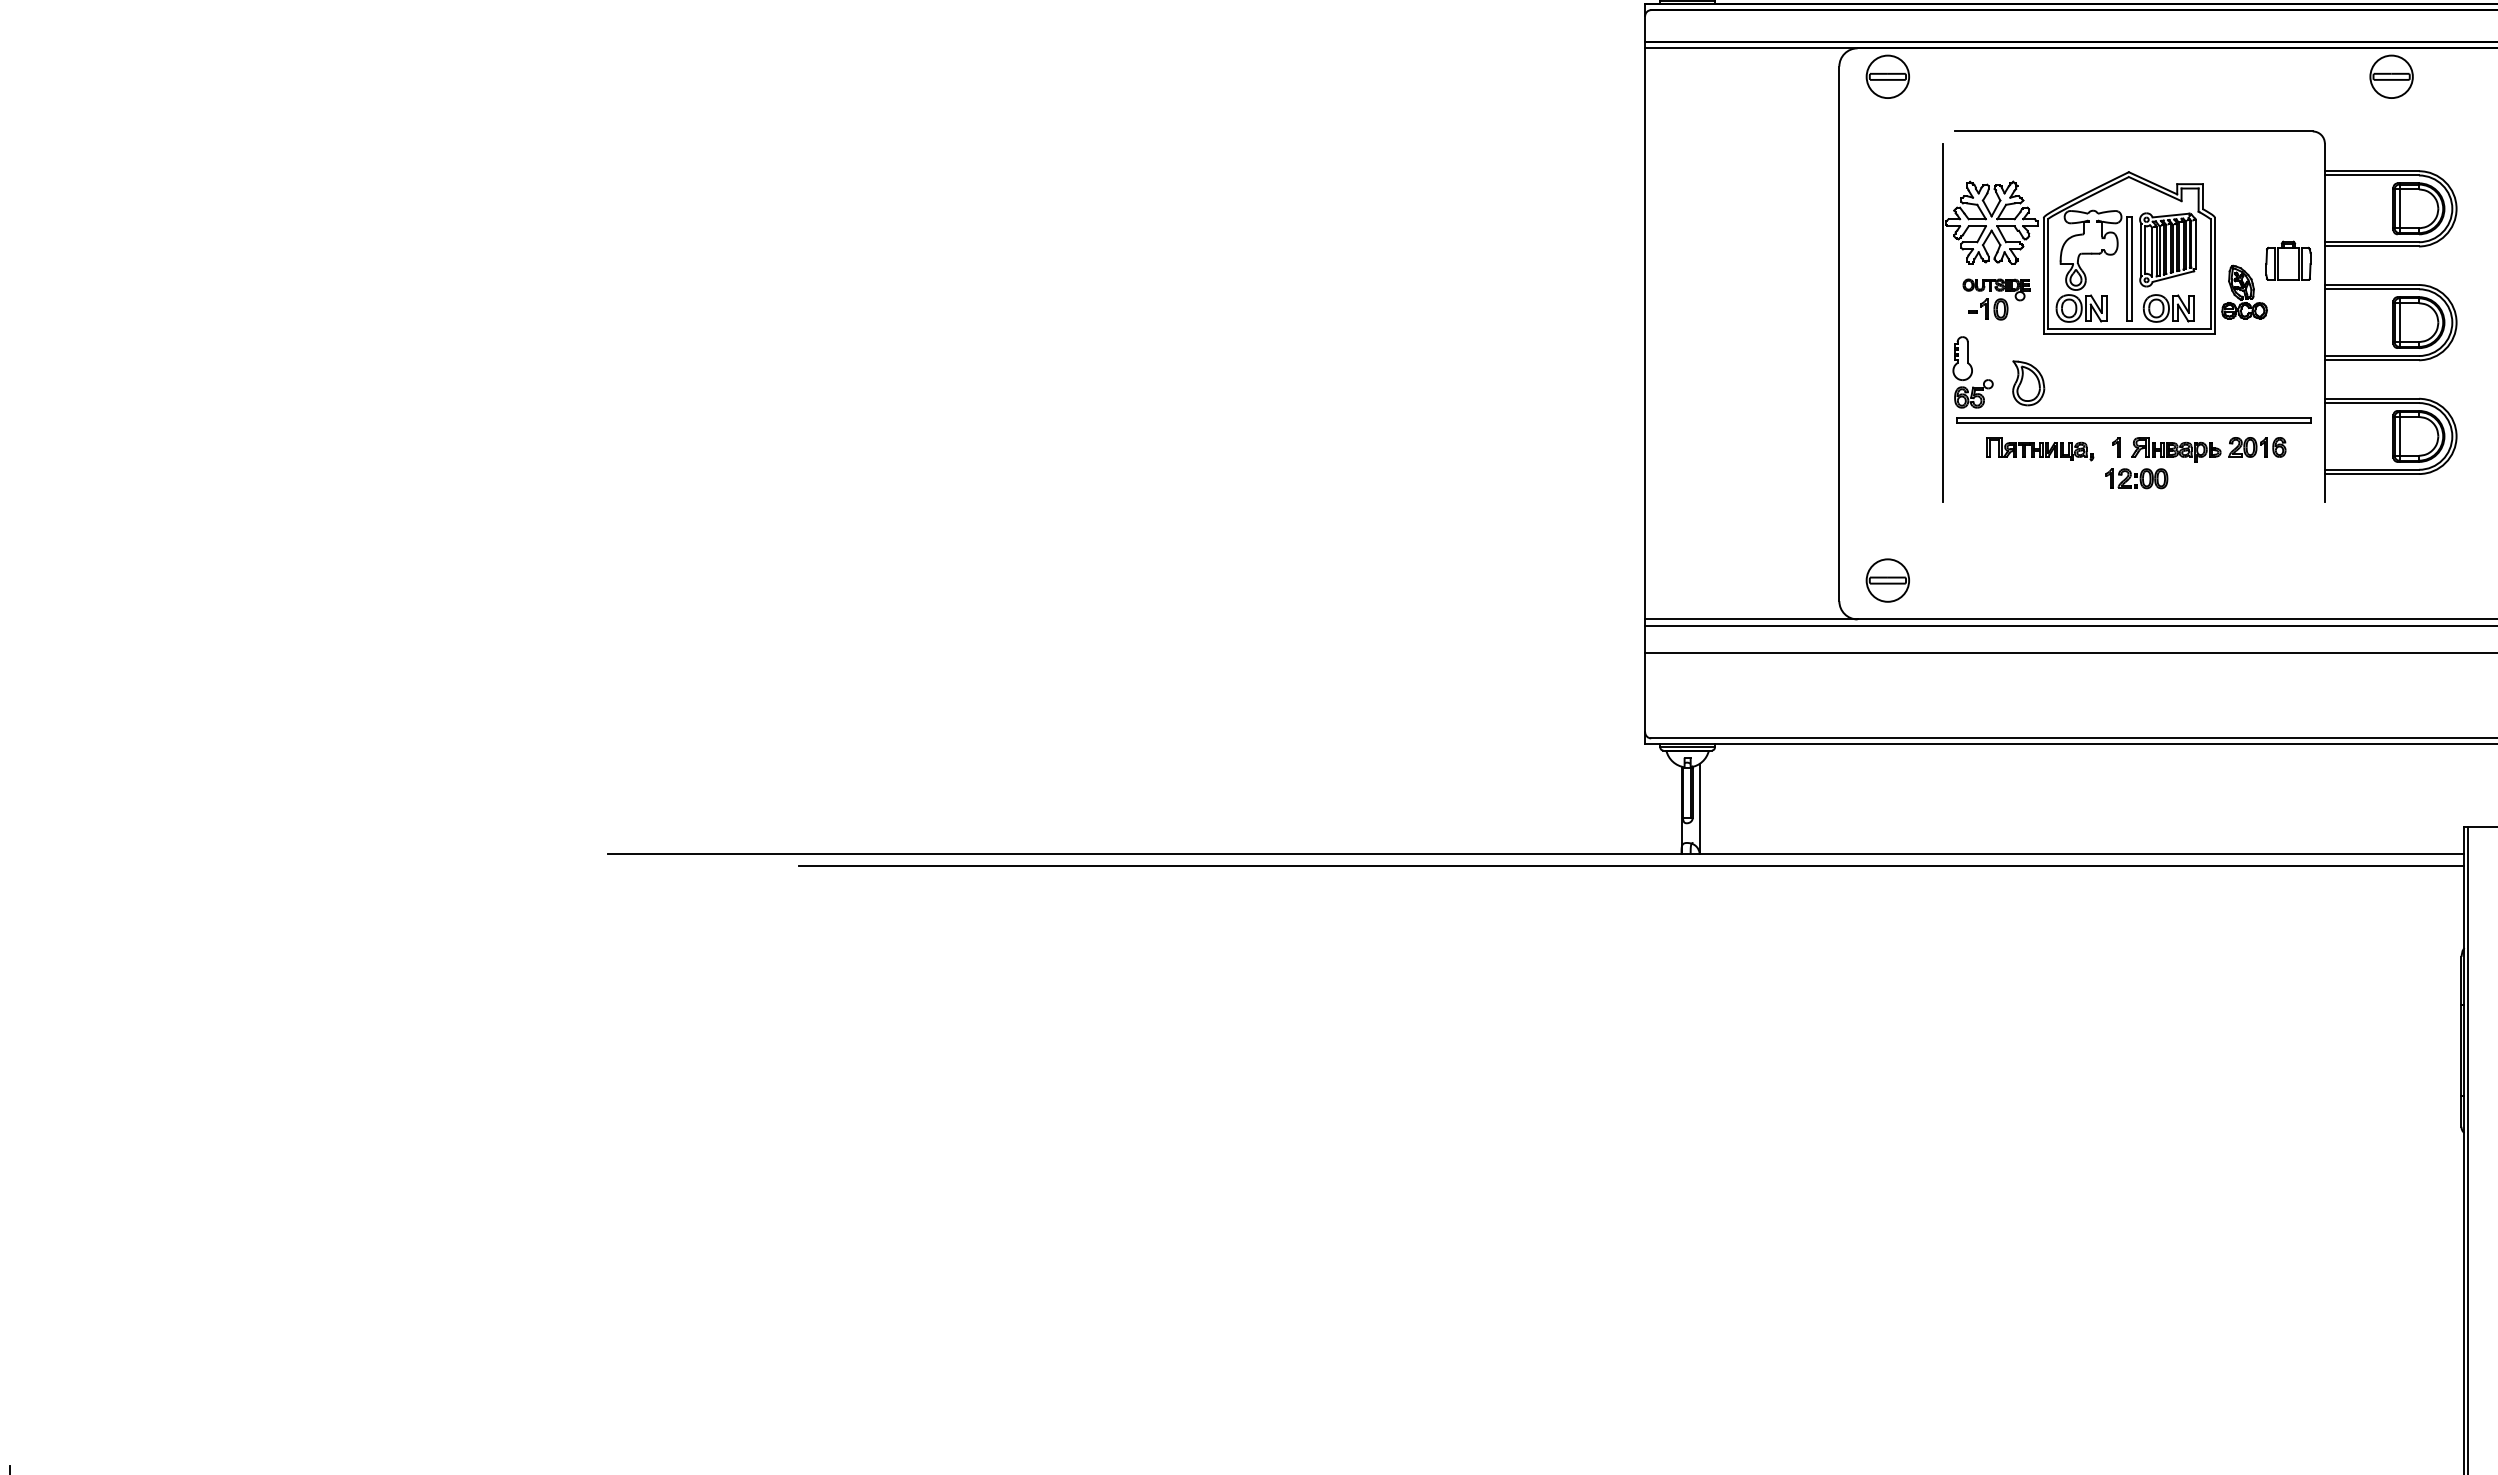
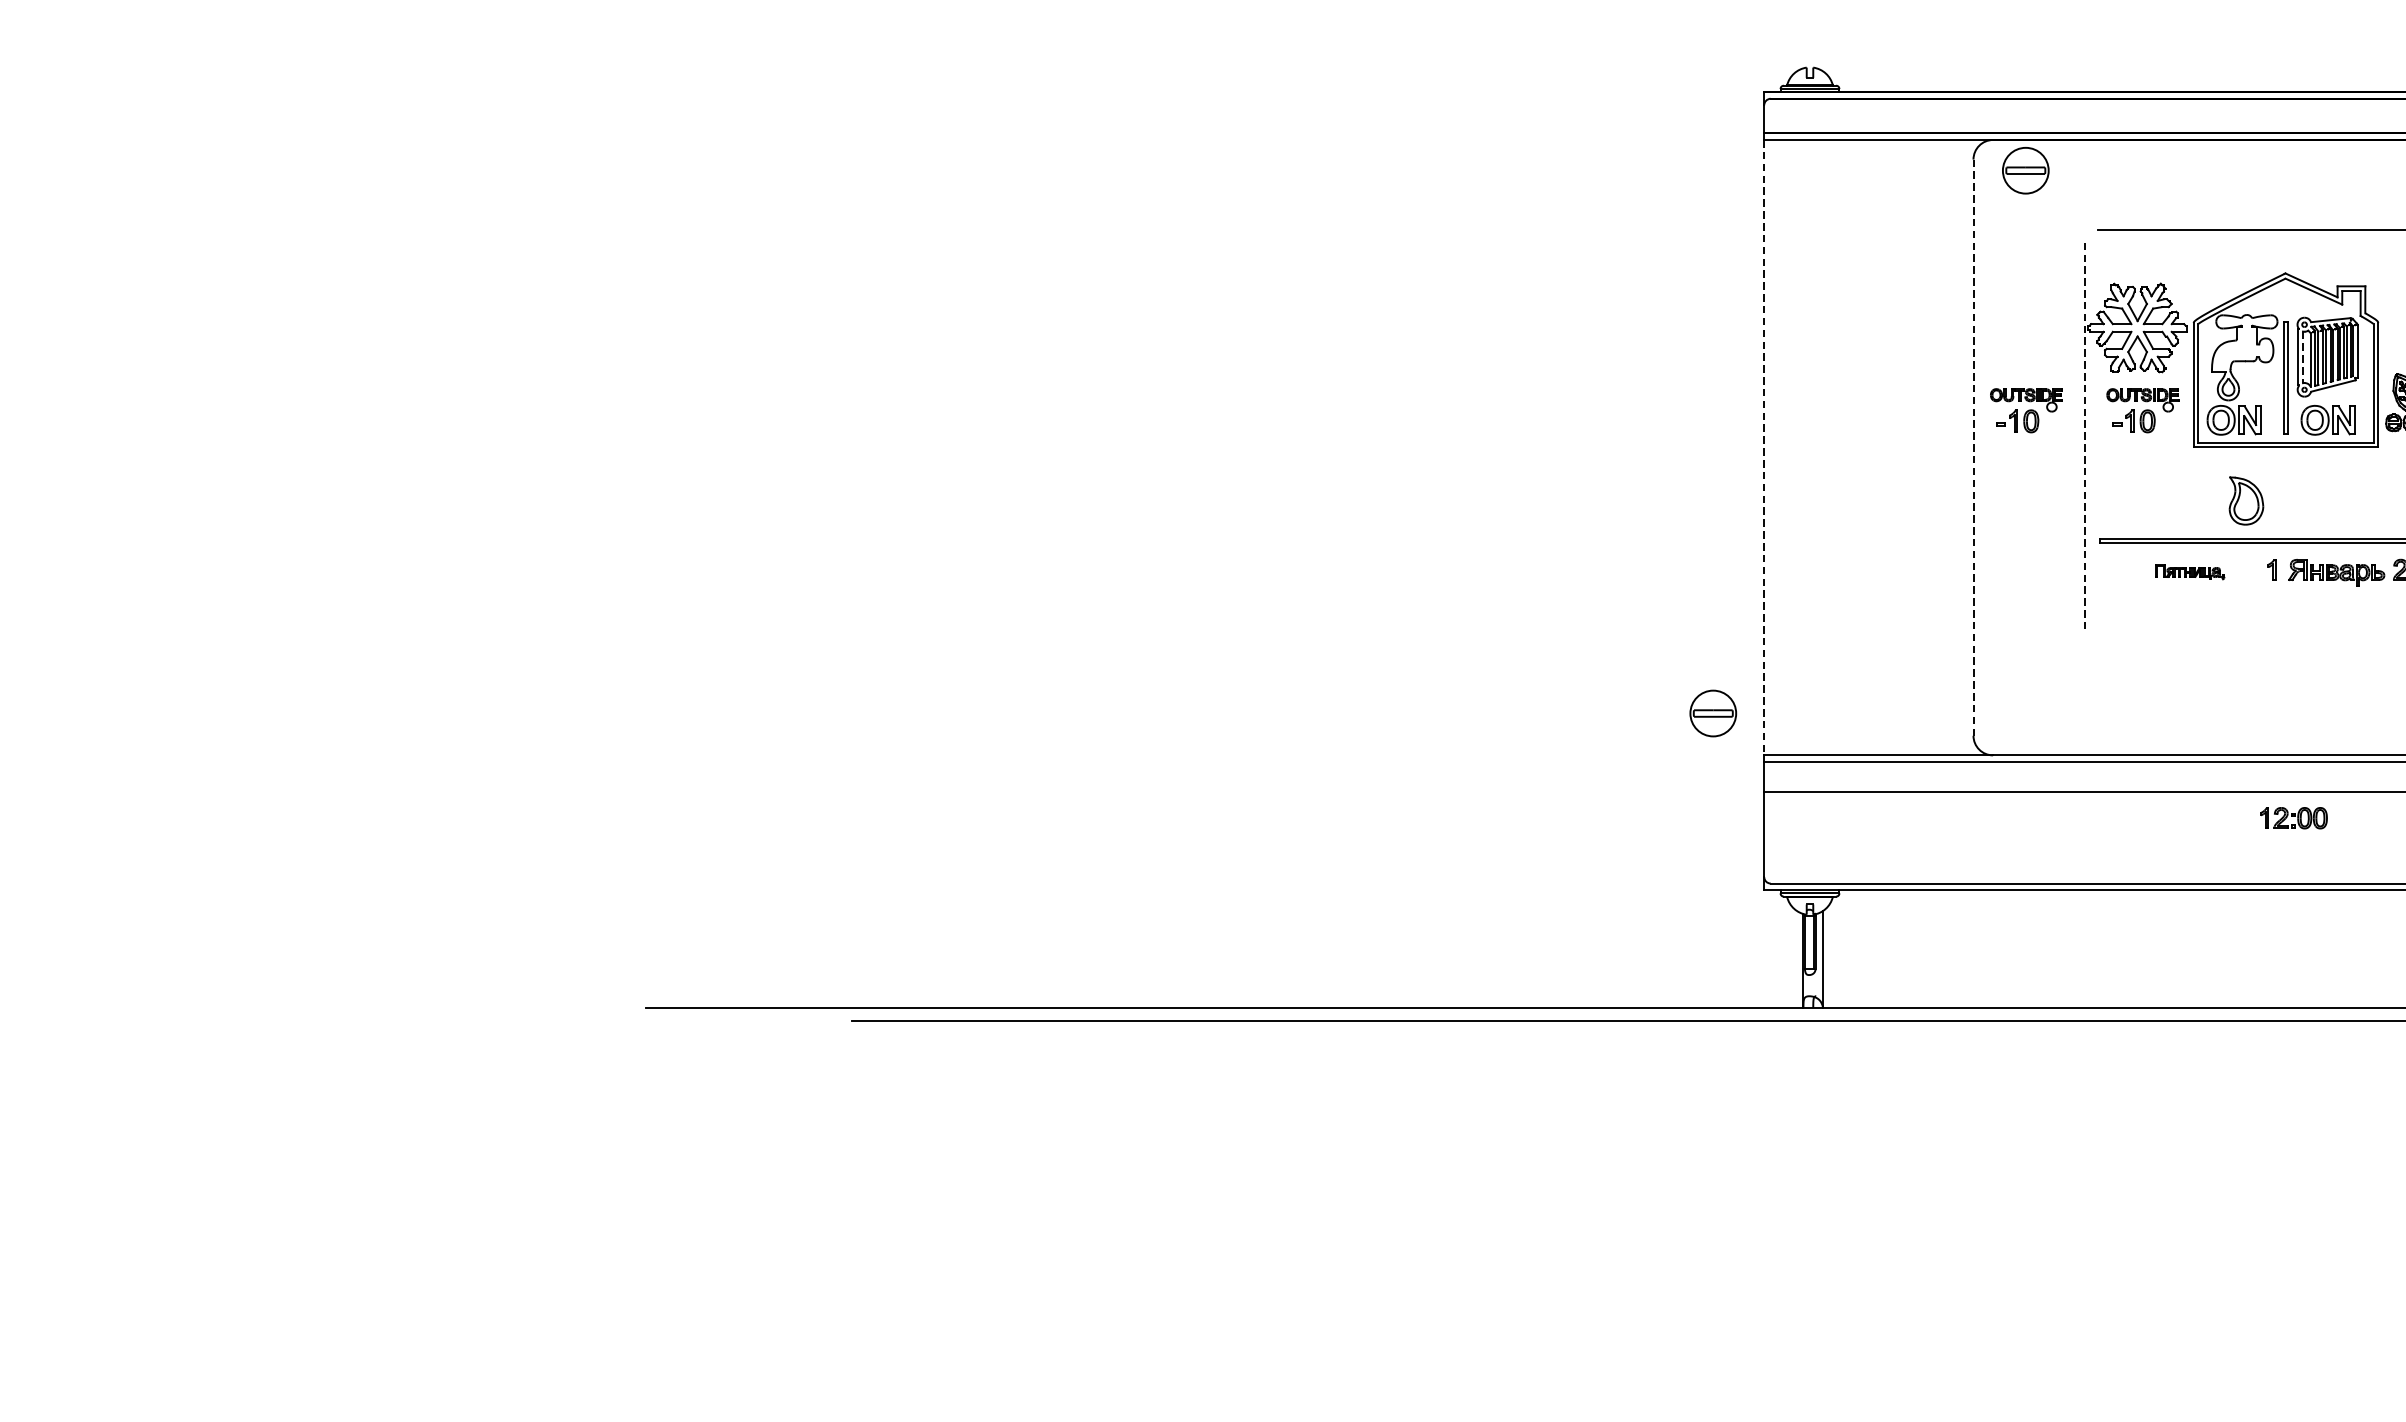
line: (2145, 250) -> (2303, 357), solid -> dashed
part: (1888, 299) -> (2026, 410), added
line: (1942, 323) -> (2084, 436), solid -> dashed
line: (1645, 333) -> (1764, 447), solid -> dashed
line: (1839, 334) -> (1973, 448), solid -> dashed
part: (1972, 372) -> (2116, 489), removed
part: (2028, 383) -> (2246, 501), moved
part: (2040, 449) -> (2190, 572), size x0.6
part: (2136, 478) -> (2293, 817), moved
part: (1887, 580) -> (1712, 713), moved

